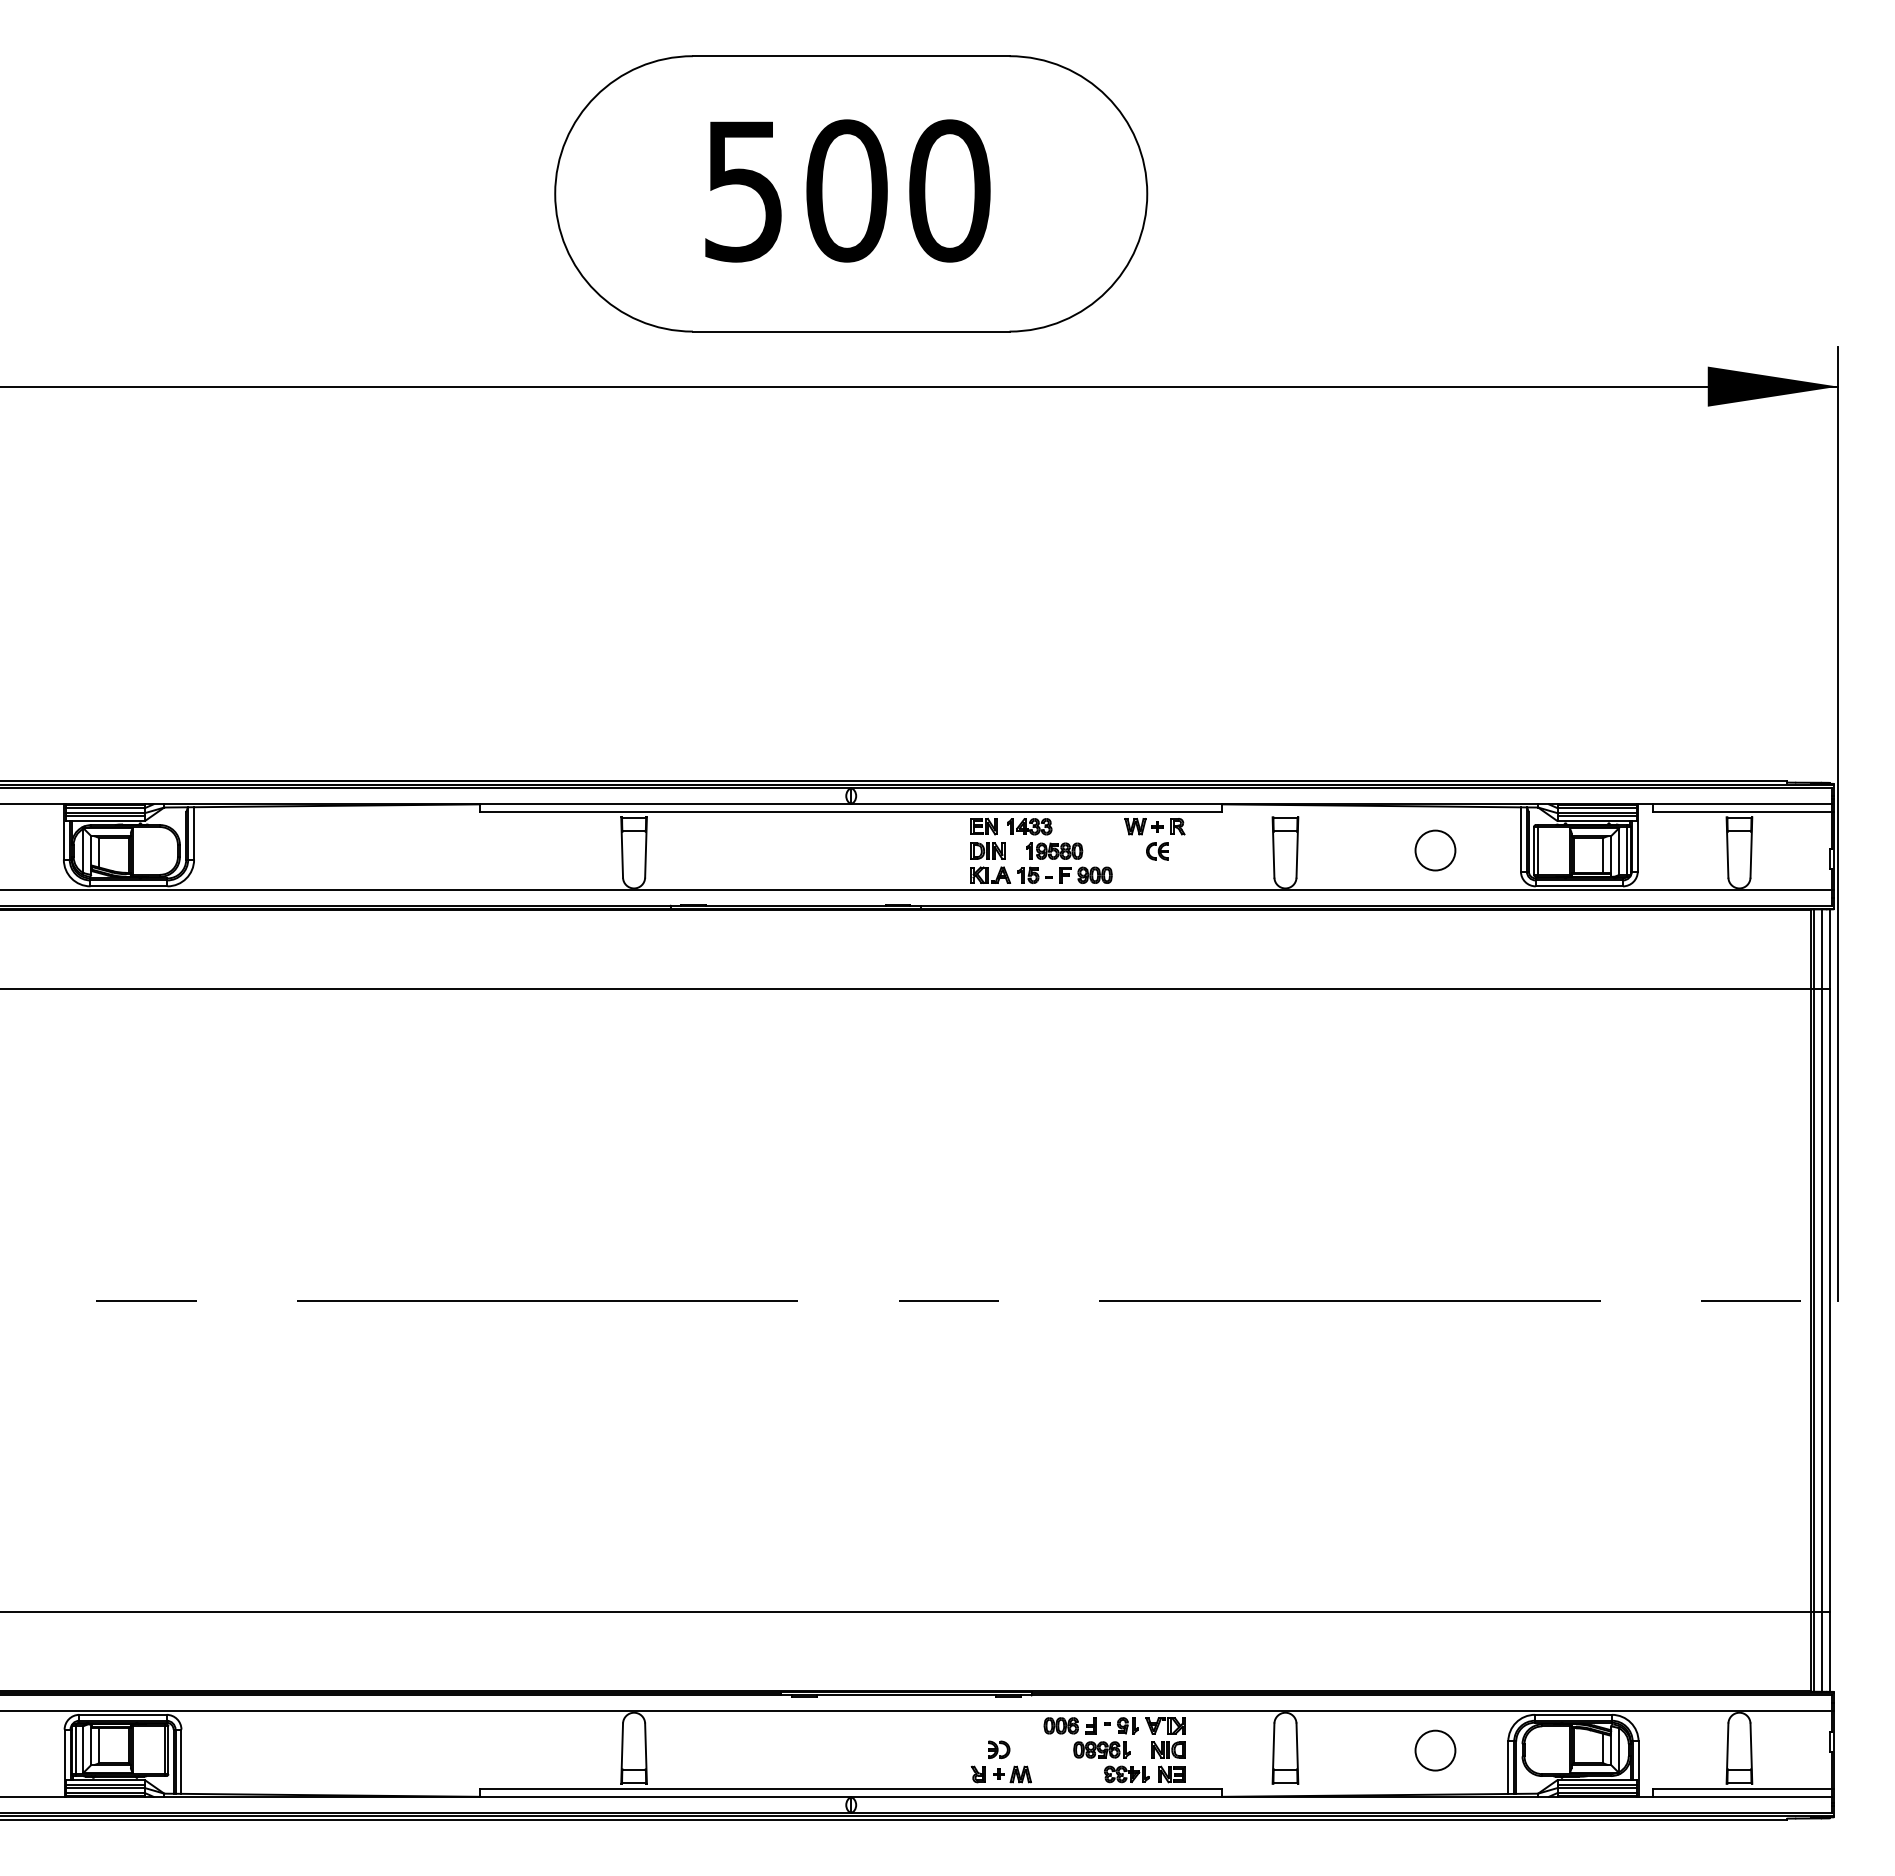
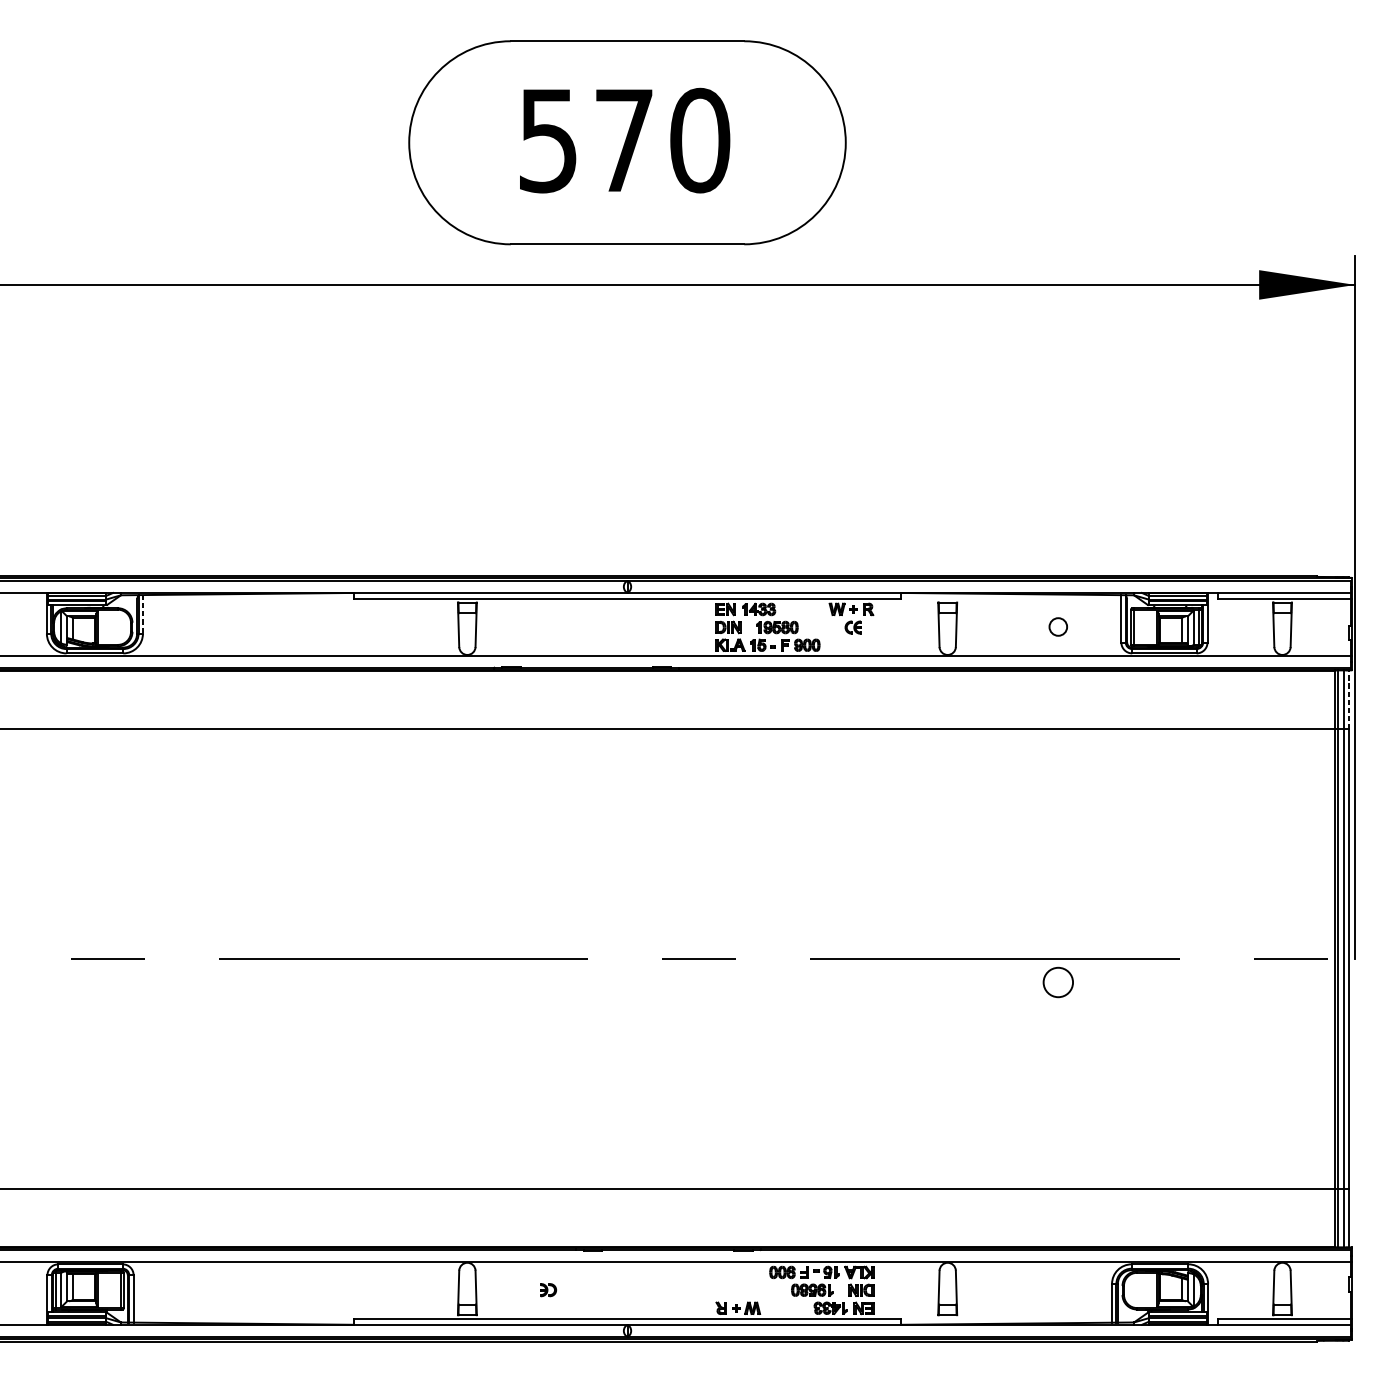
text: (846, 190) -> (624, 140), 500 -> 570
line: (194, 833) -> (143, 614), solid -> dashed
circle: (1435, 850) -> (1058, 626), size x0.6
line: (1830, 949) -> (1349, 699), solid -> dashed
part: (999, 1749) -> (548, 1289), moved
circle: (1435, 1750) -> (1058, 982), moved

